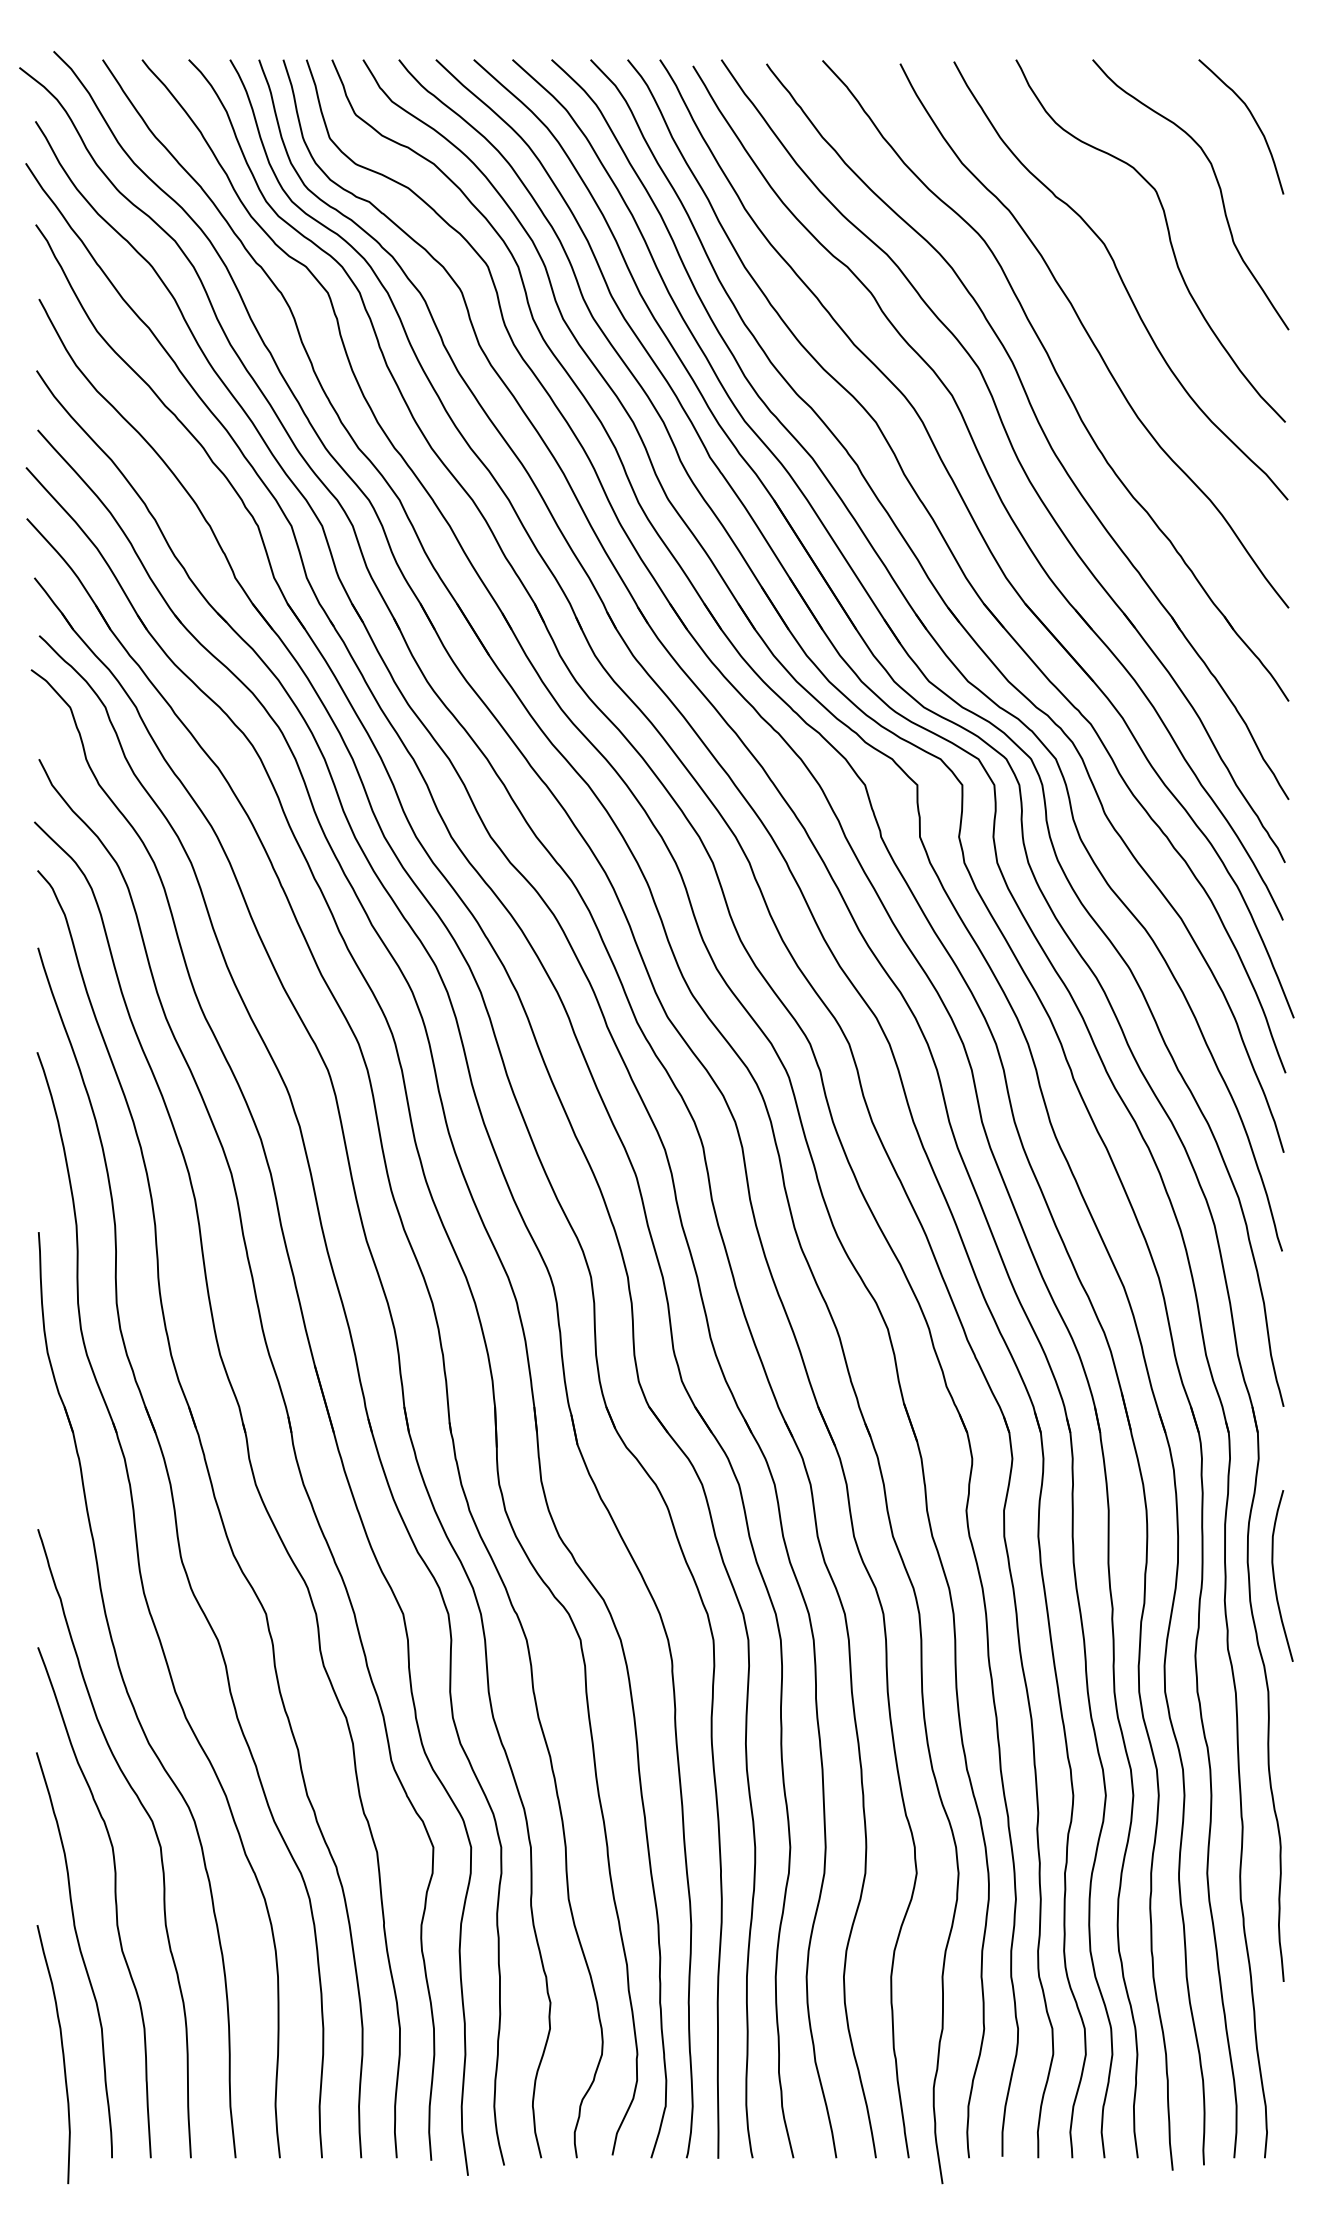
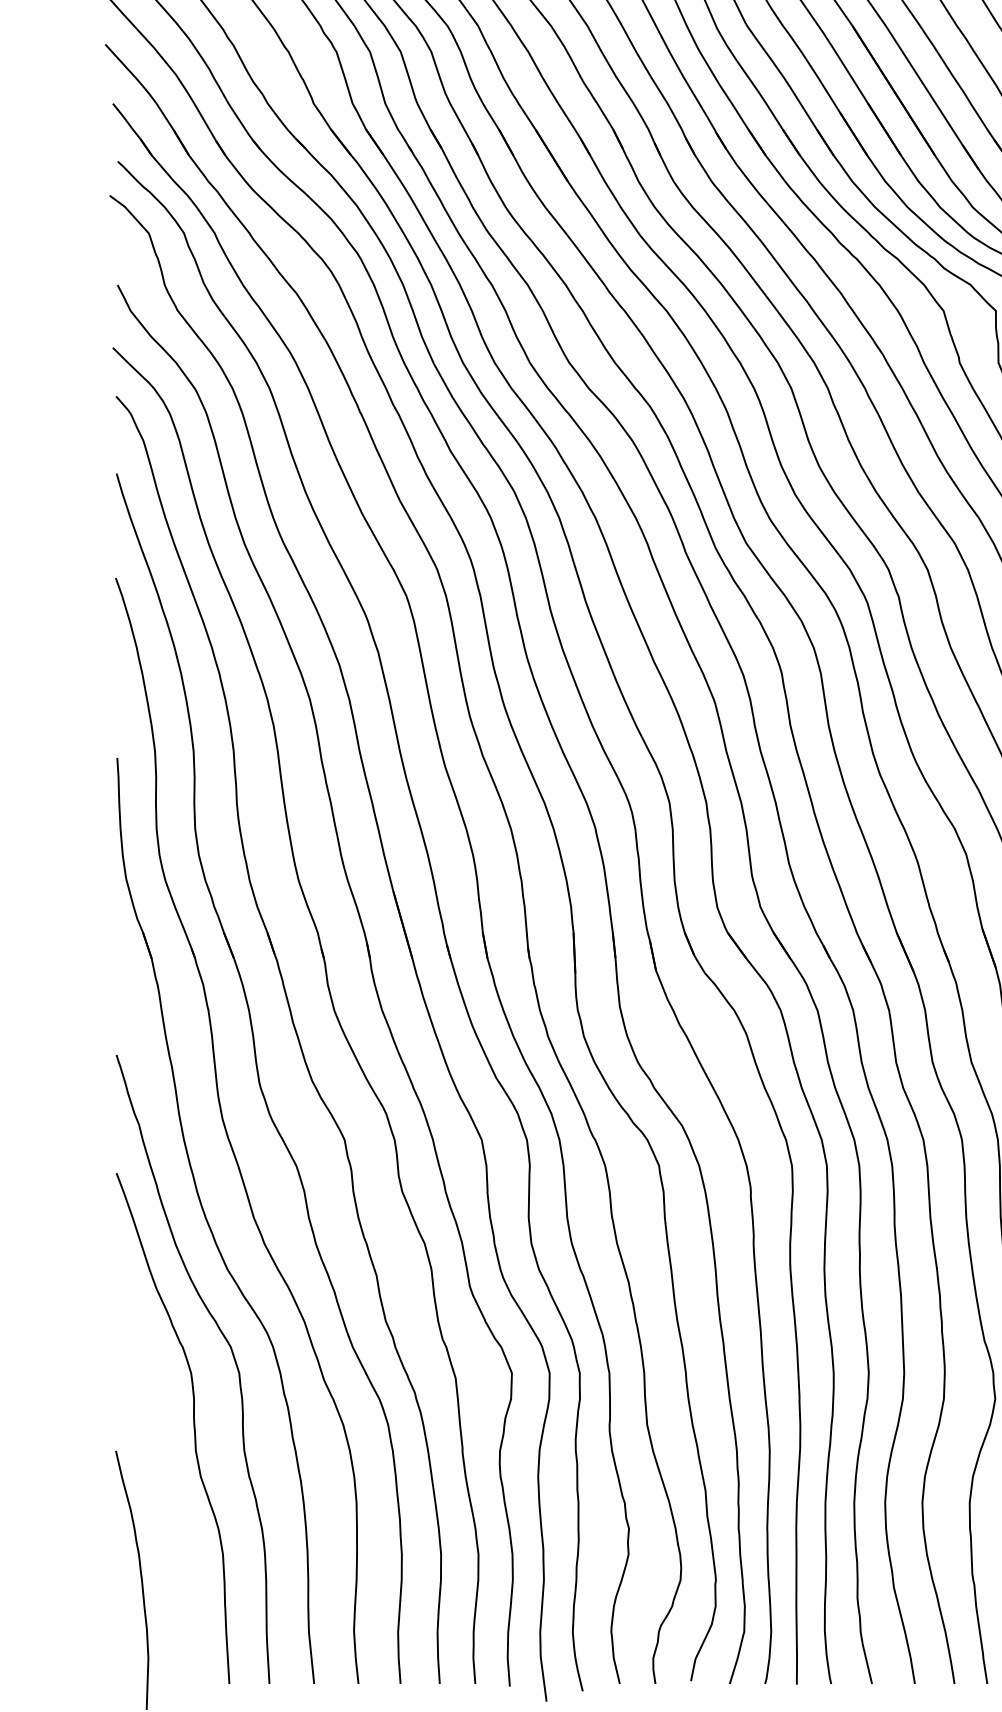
curve: (80, 1954) -> (159, 1480), removed

